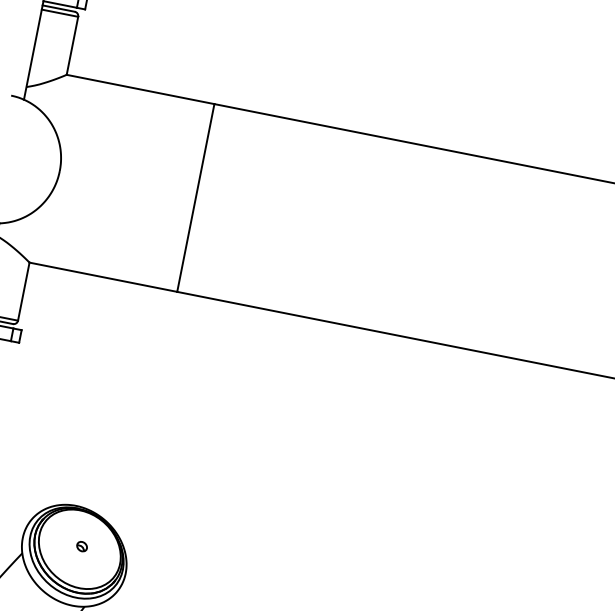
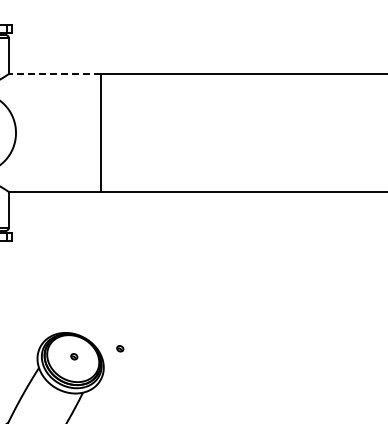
line: (139, 89) -> (54, 74), solid -> dashed
part: (158, 548) -> (120, 348), added

